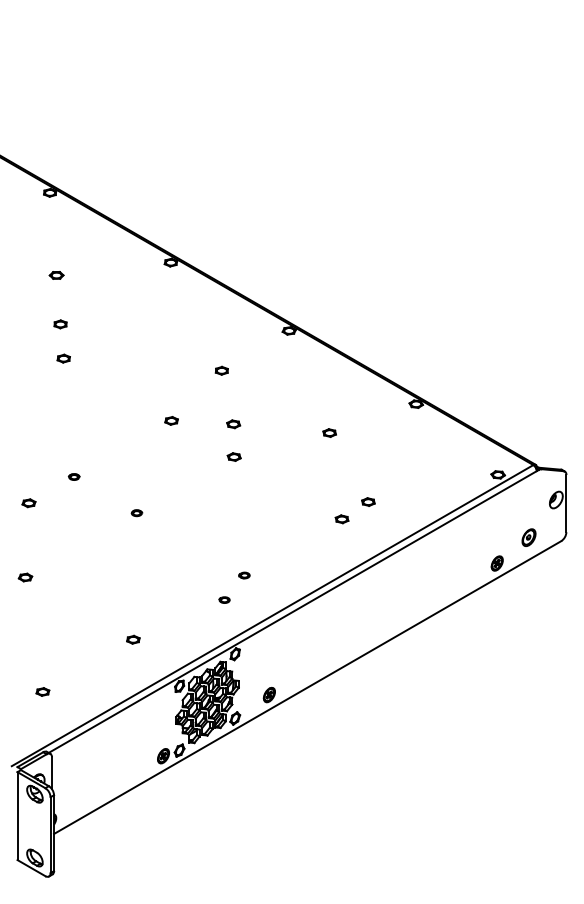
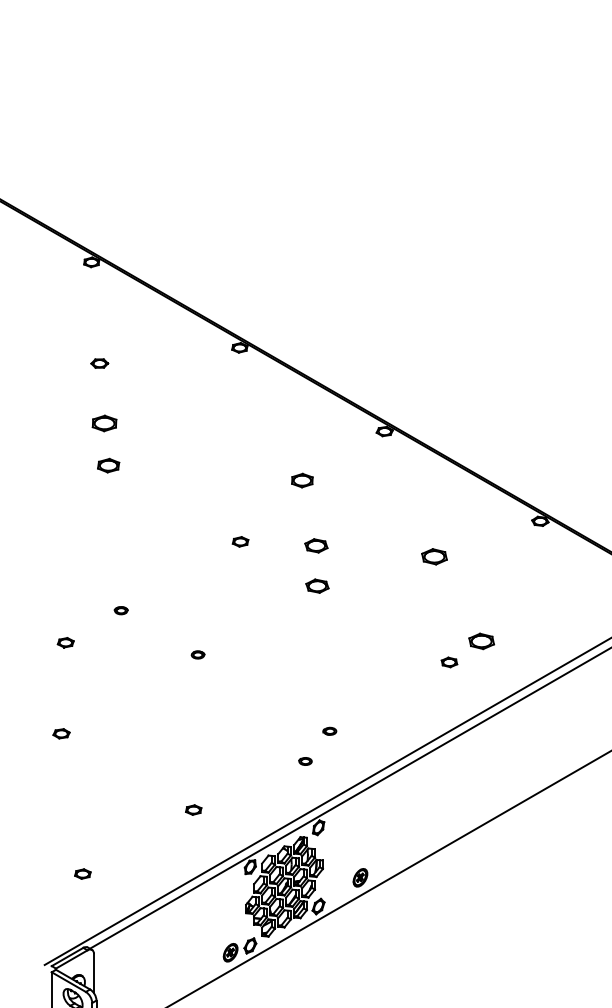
part: (60, 324) -> (104, 423), size x1.6
part: (63, 358) -> (108, 465), size x1.4
part: (221, 370) -> (301, 480), size x1.4
part: (233, 424) -> (316, 546), size x1.4
part: (329, 432) -> (434, 556), size x1.6
part: (233, 456) -> (316, 585), size x1.4
part: (368, 501) -> (481, 640), size x1.6

